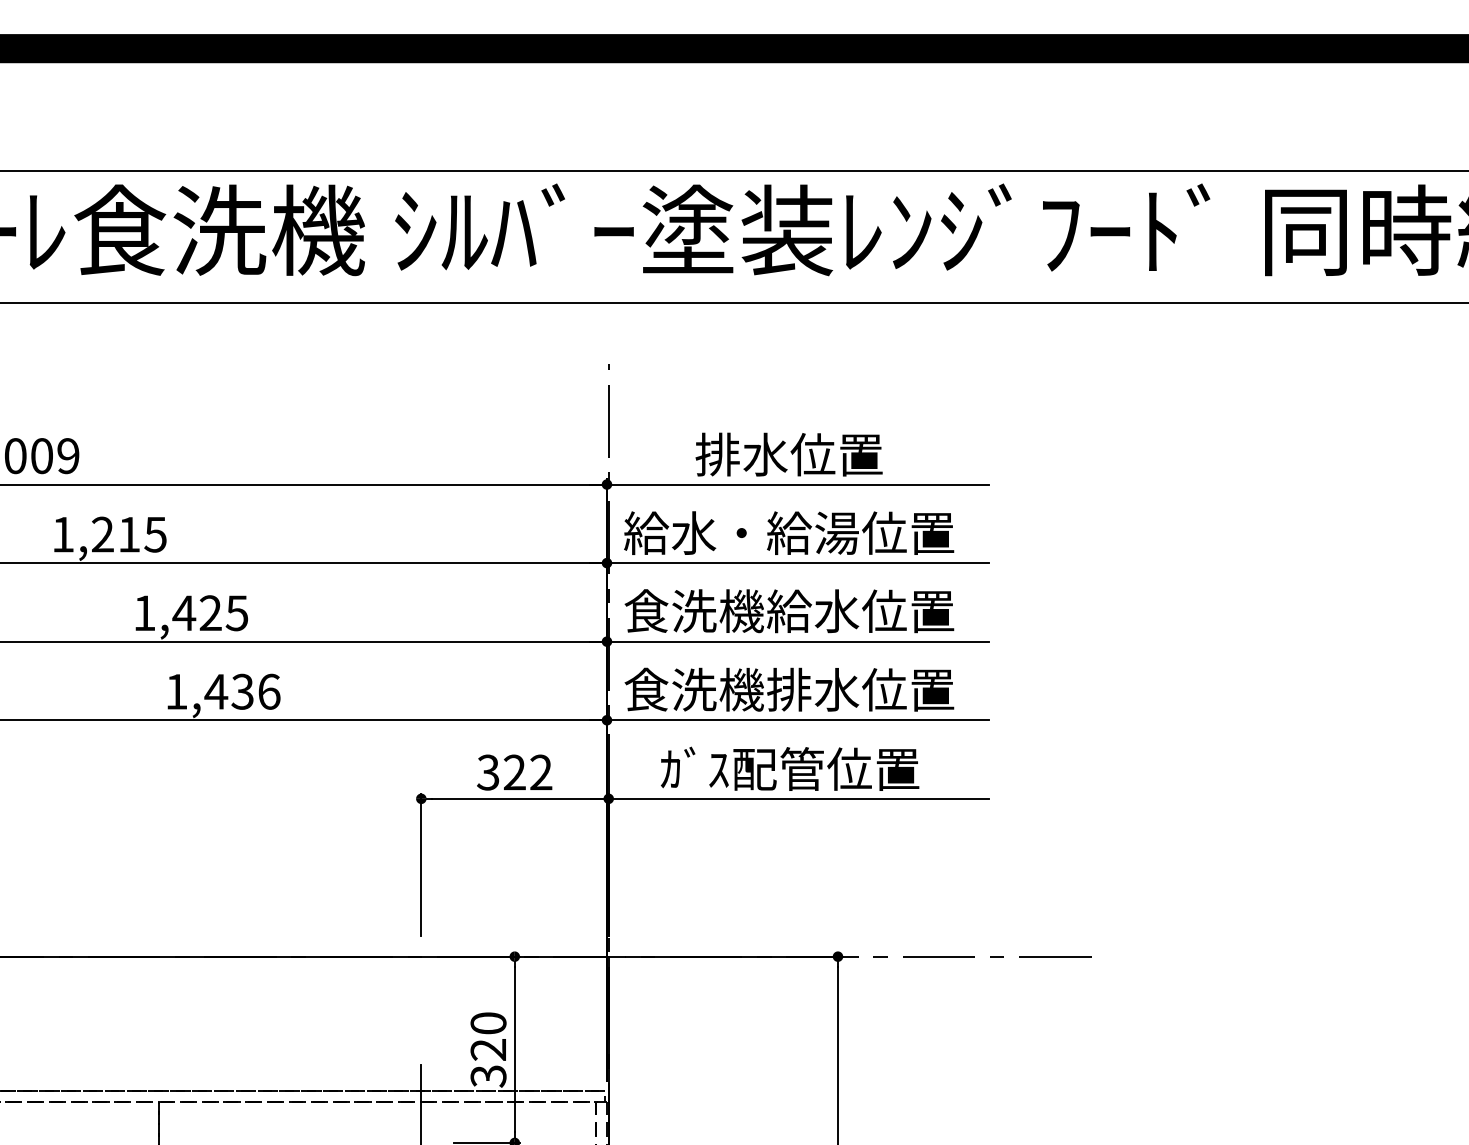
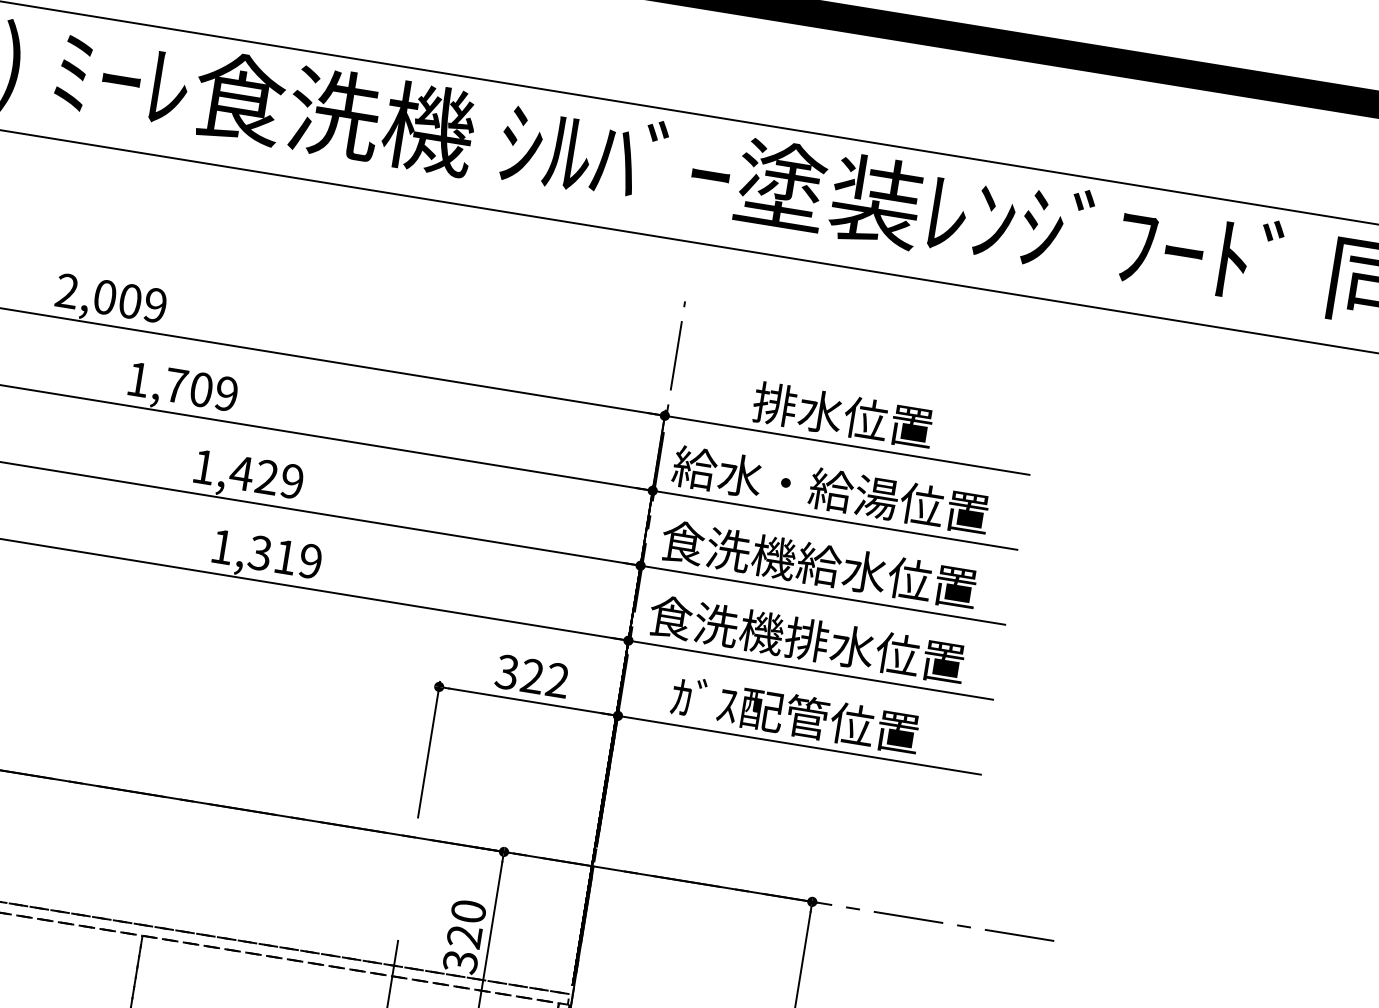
text: (129, 534) -> (201, 389), 1,215 -> 1,709
text: (236, 613) -> (291, 481), 1,425 -> 1,429
text: (242, 691) -> (285, 556), 1,436 -> 1,319

